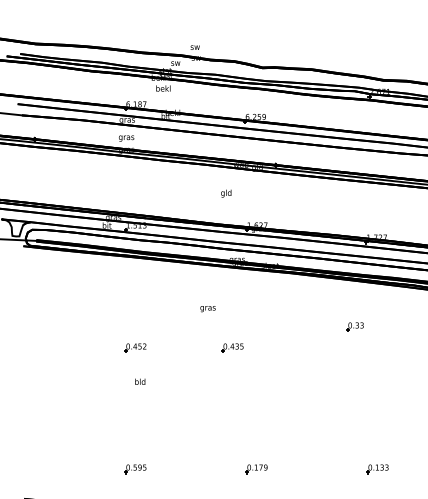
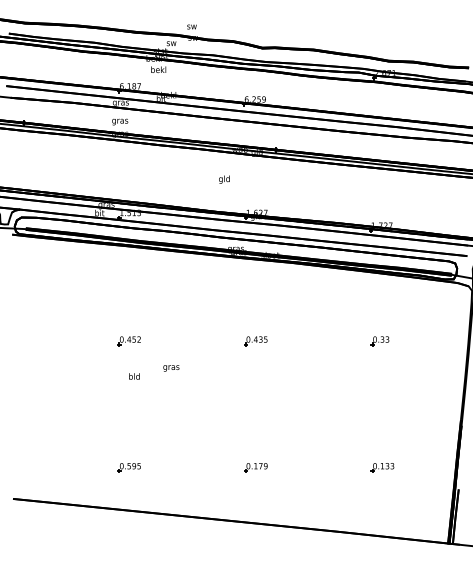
text: (208, 309) -> (171, 368), moved
part: (354, 327) -> (379, 341), moved
part: (232, 348) -> (255, 341), moved

